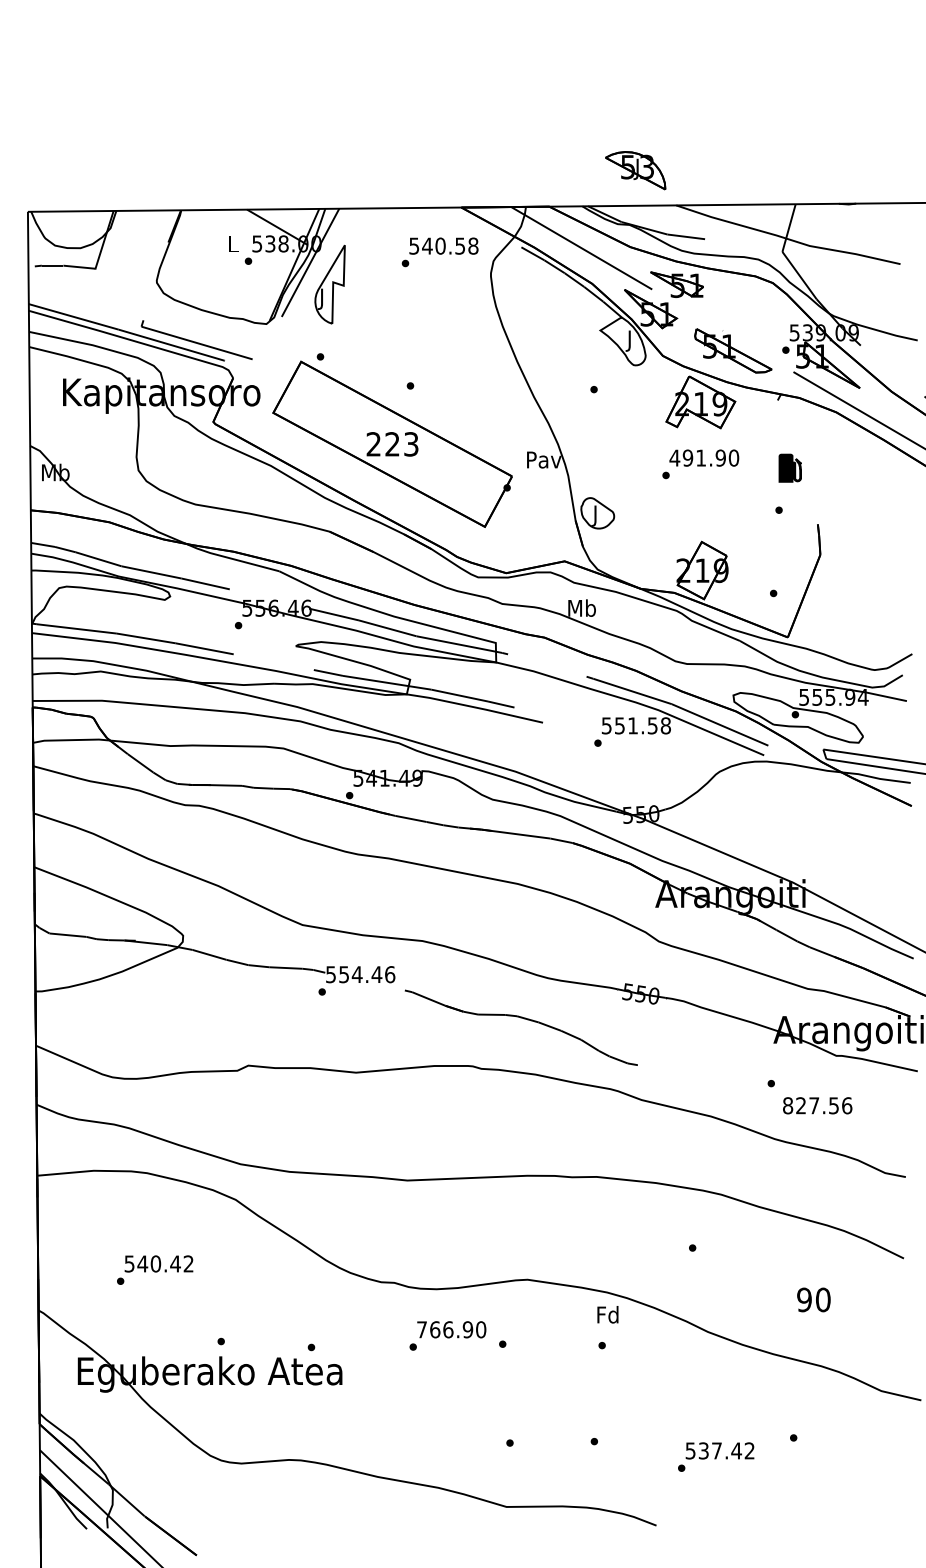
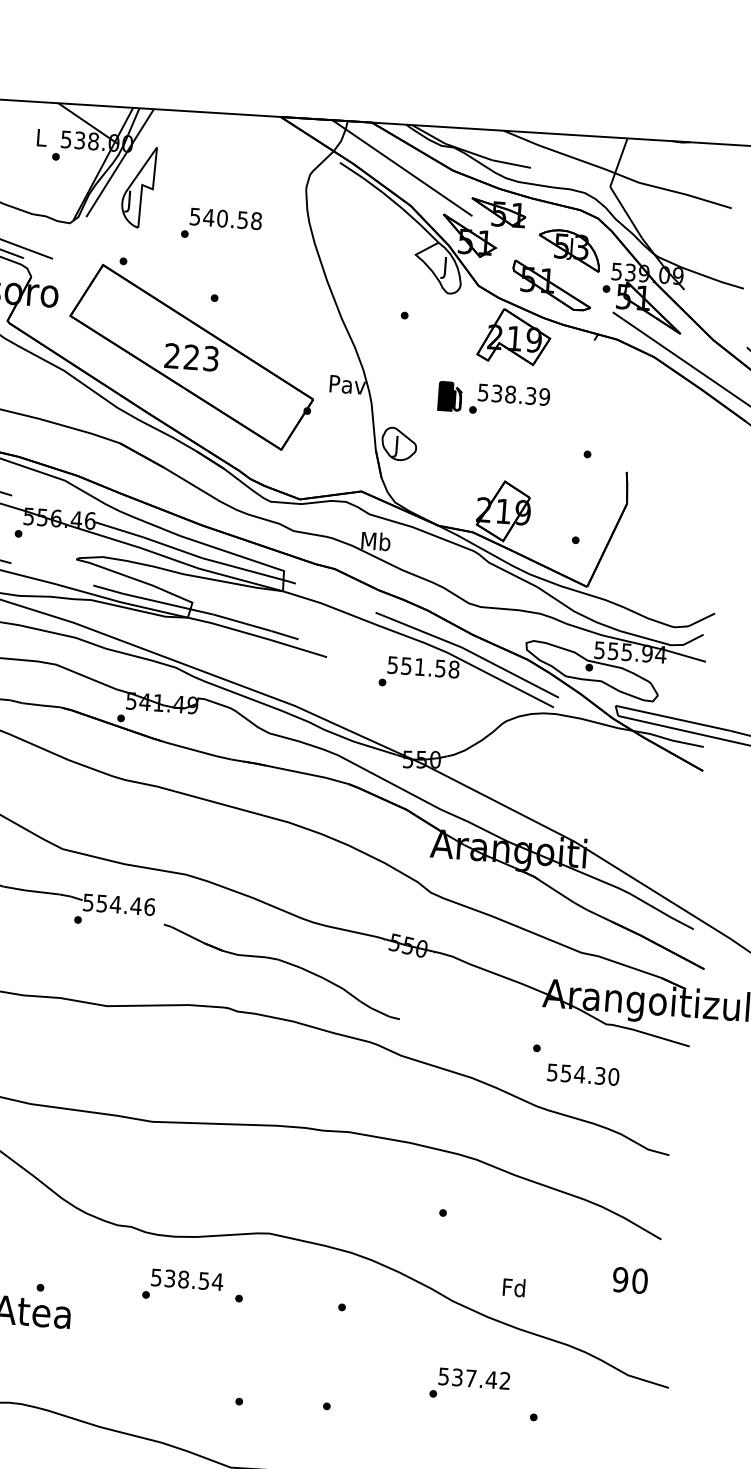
part: (635, 170) -> (569, 250), moved
text: (439, 252) -> (220, 225), moved
text: (704, 457) -> (514, 394), 491.90 -> 538.39
part: (789, 467) -> (449, 395), moved
text: (817, 1105) -> (583, 1074), 827.56 -> 554.30
text: (813, 1299) -> (629, 1280), moved
text: (607, 1314) -> (513, 1287), moved
text: (451, 1329) -> (187, 1279), 766.90 -> 538.54
text: (716, 1456) -> (470, 1384), moved

